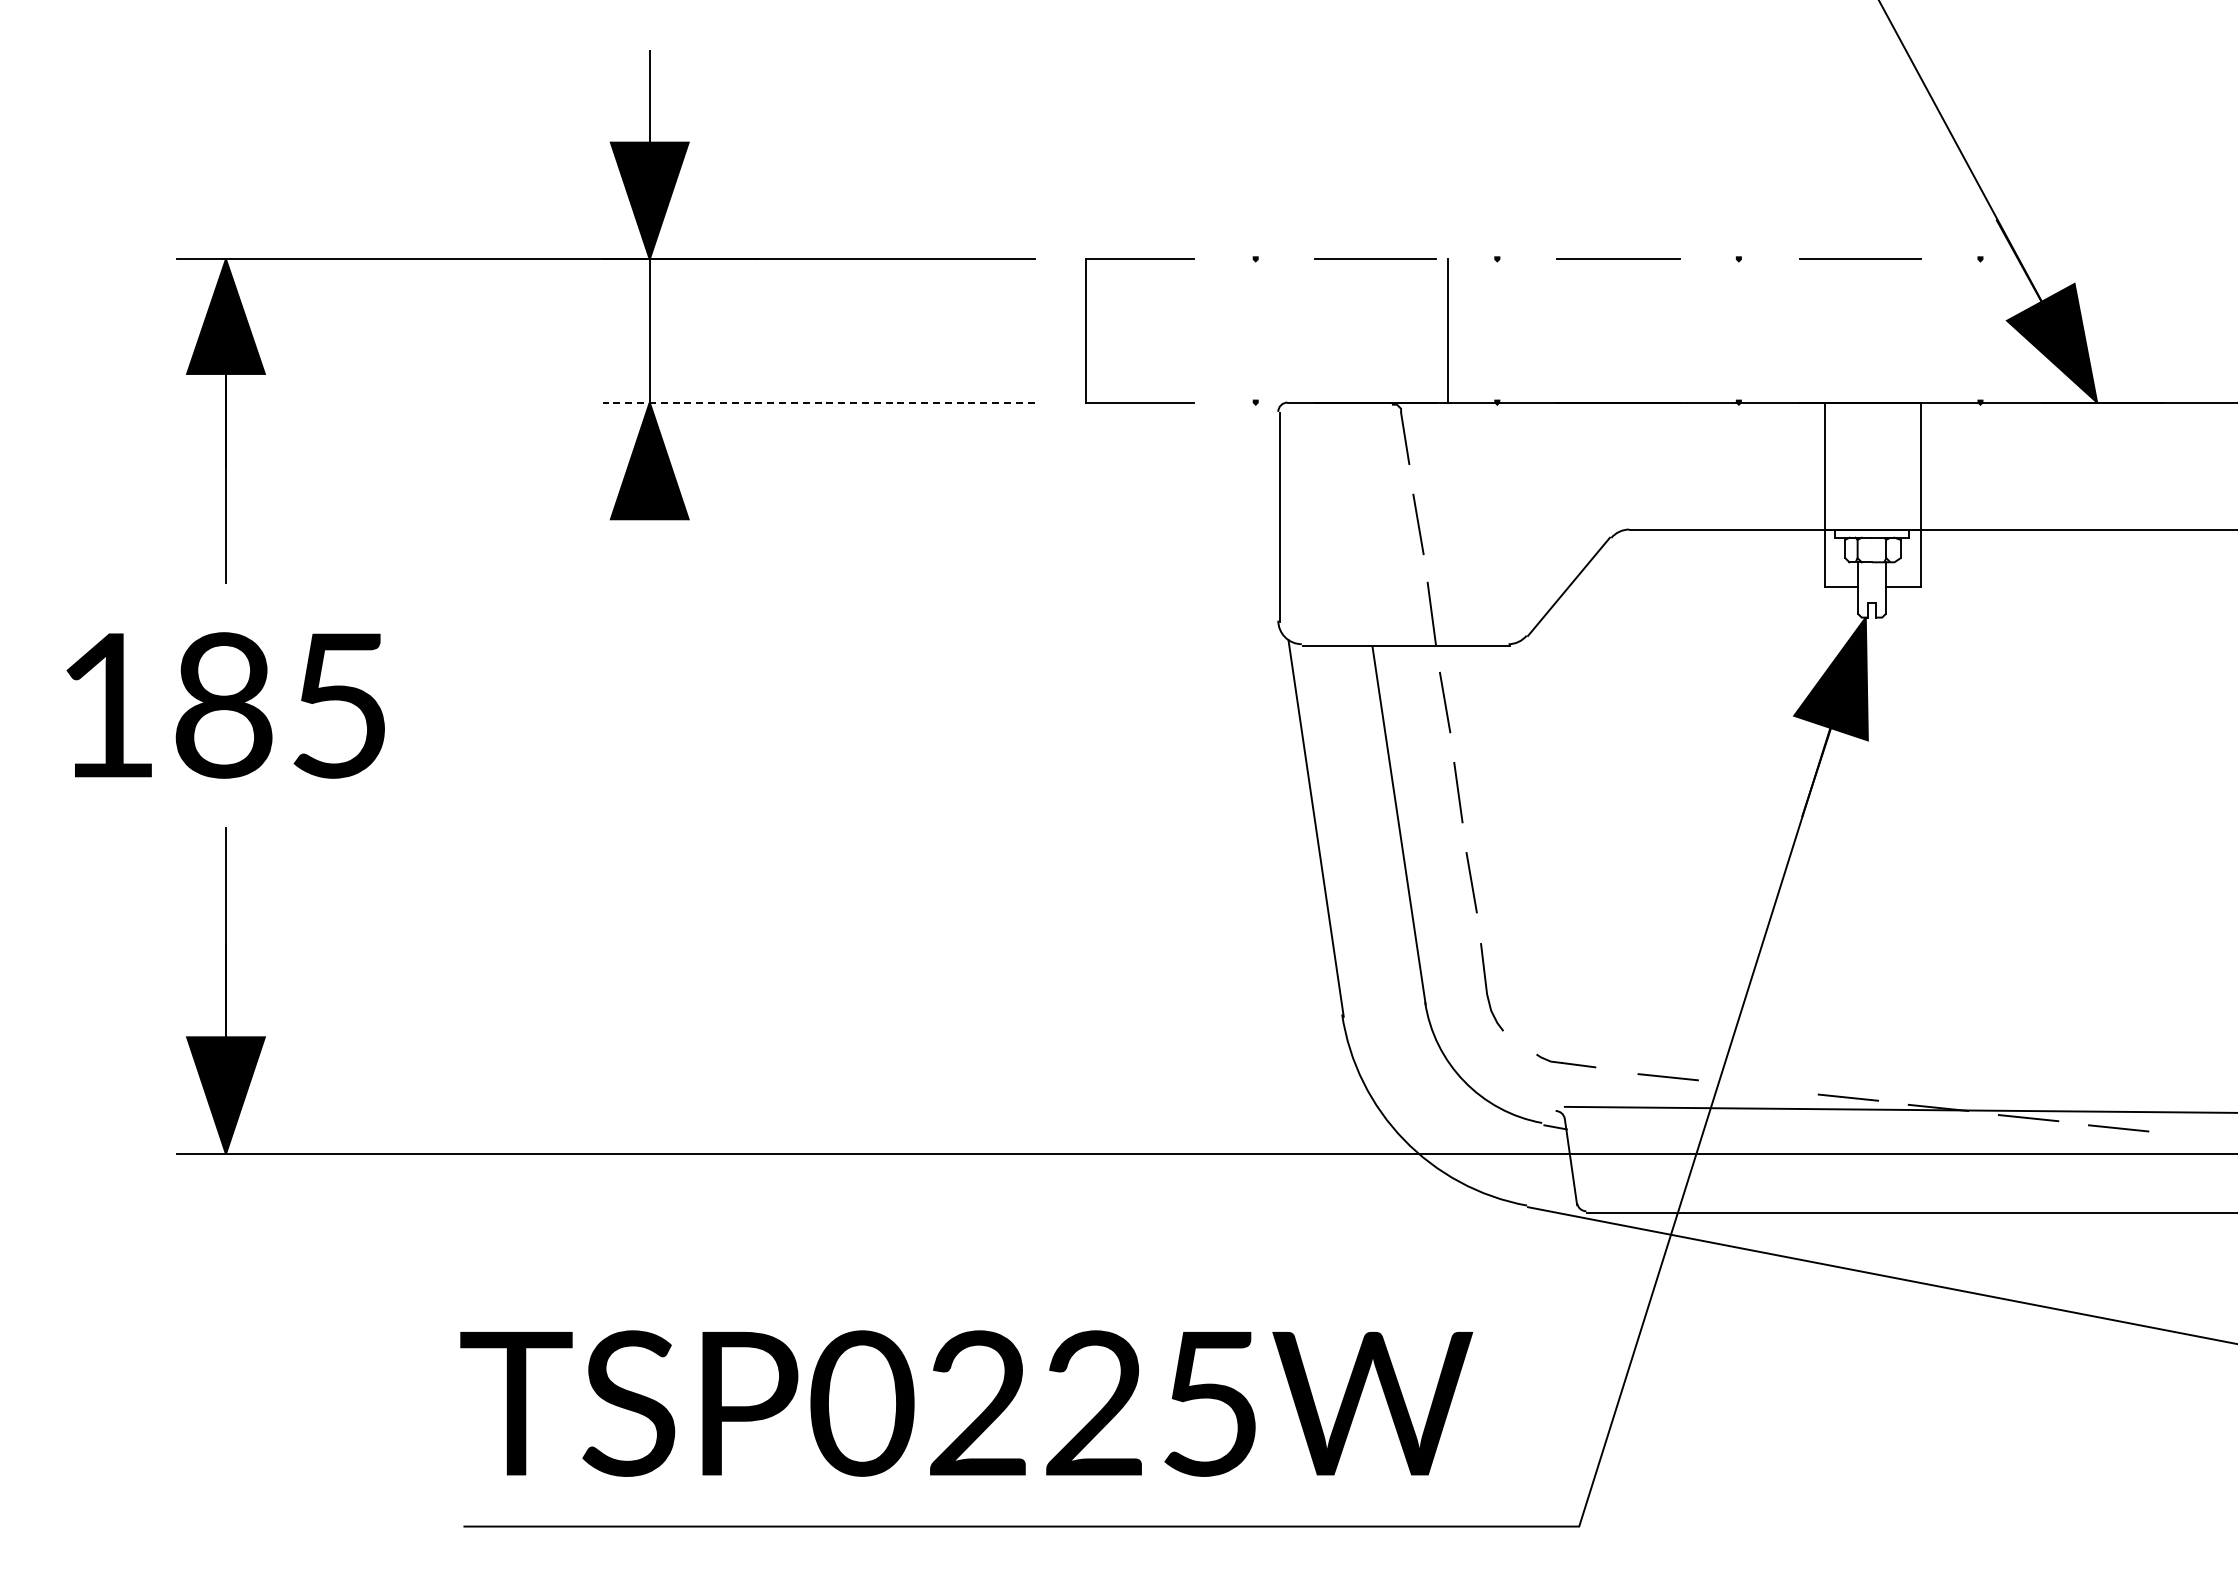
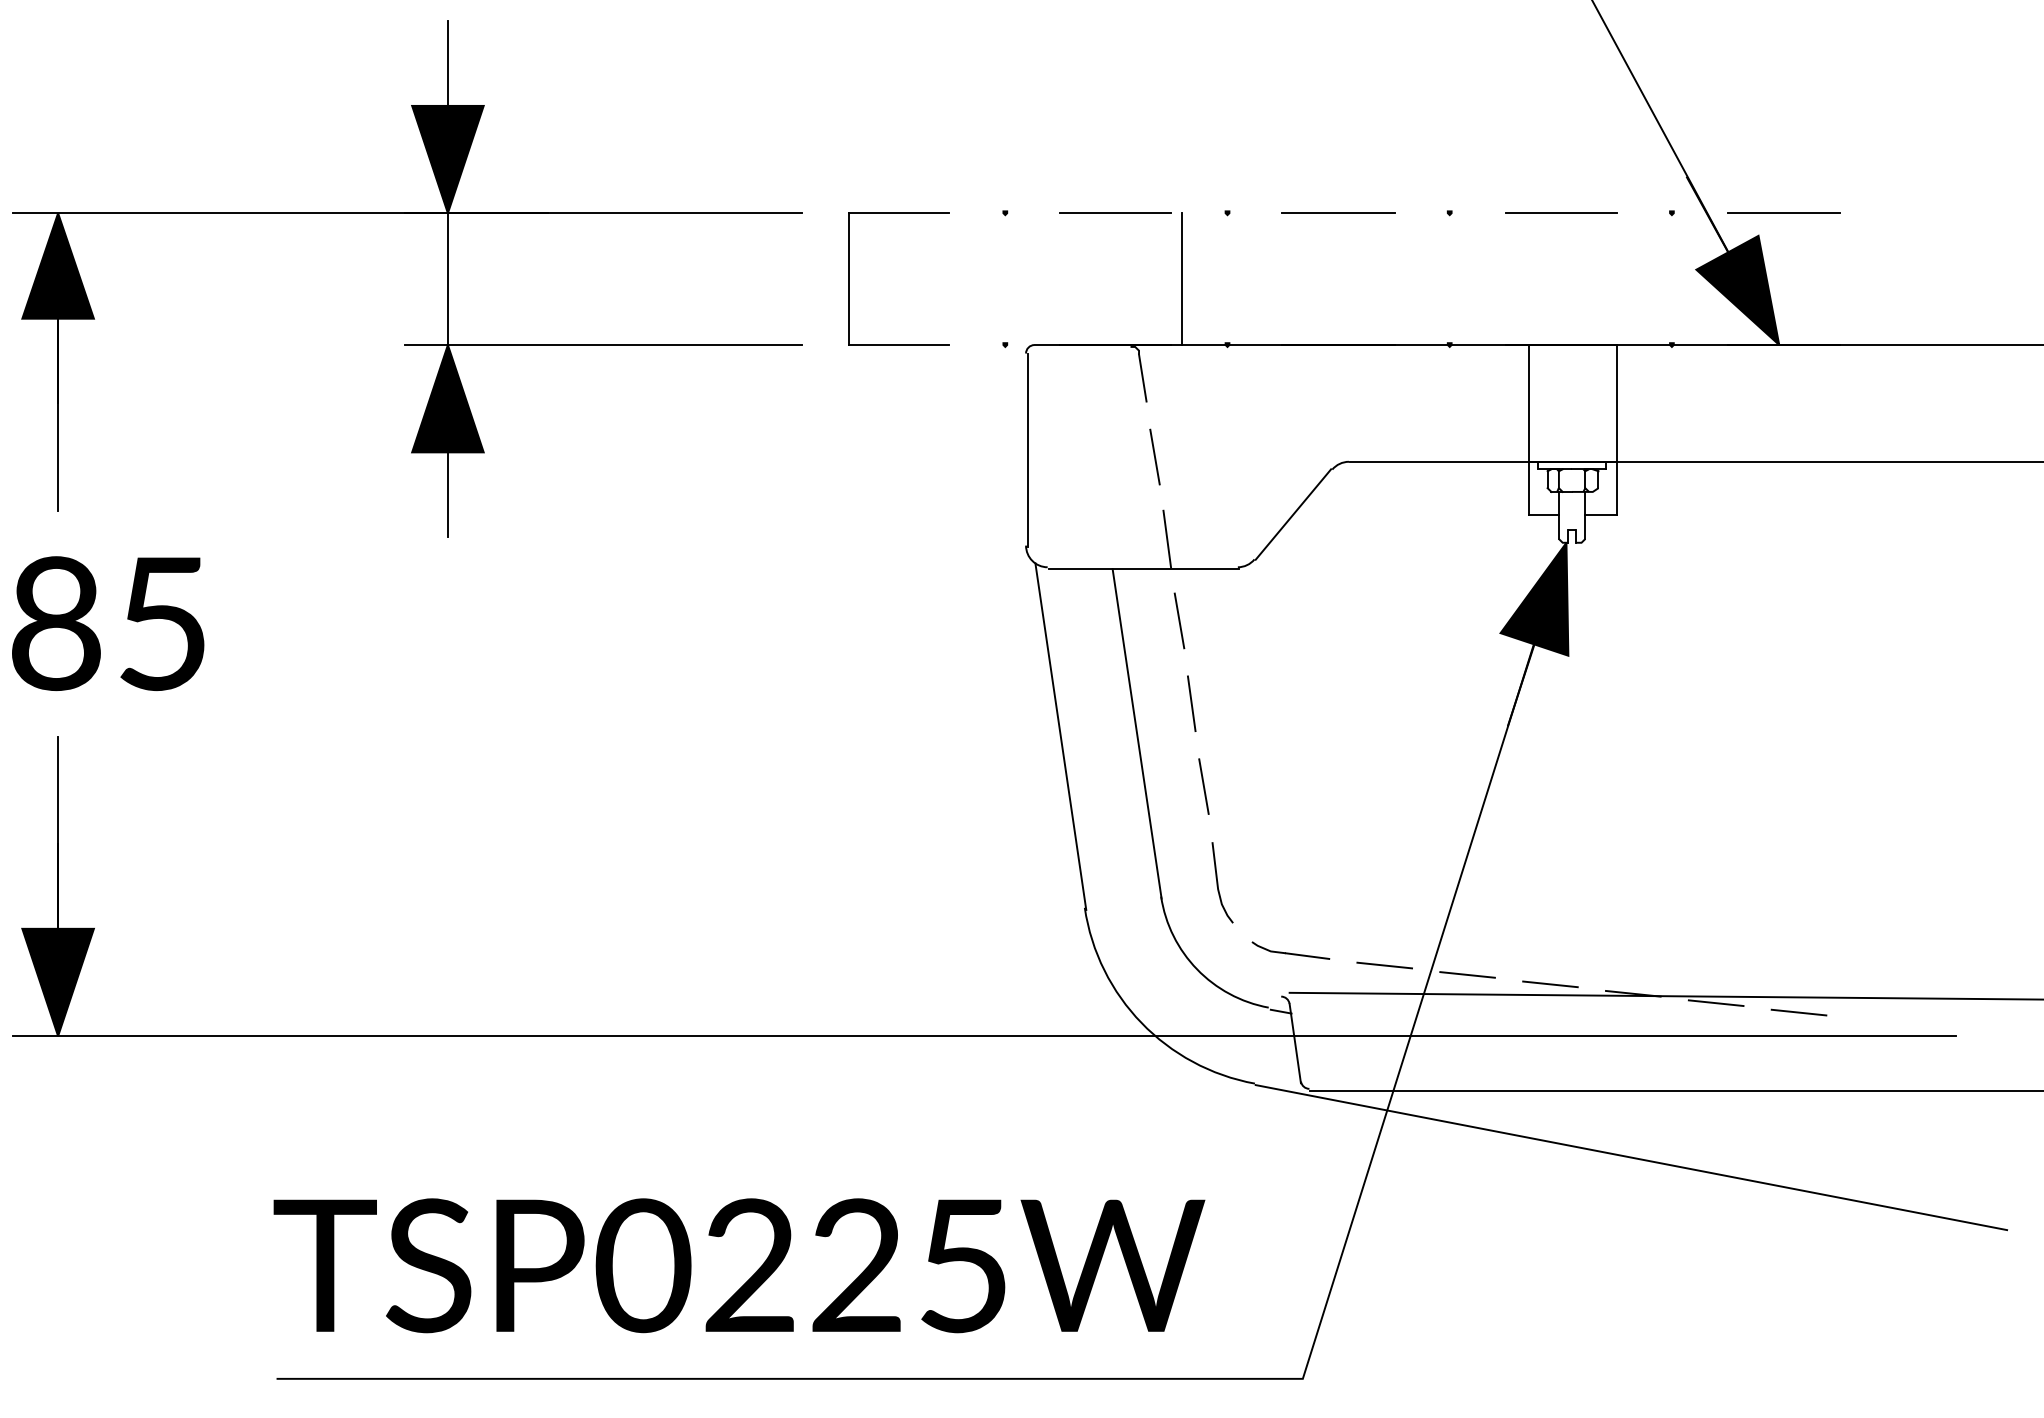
line: (2101, 259) -> (1783, 213), added
line: (818, 402) -> (603, 344), dashed -> solid
line: (649, 565) -> (447, 494), added
part: (1565, 1060) -> (1290, 950), size x1.43
line: (1758, 1087) -> (1467, 975), added

